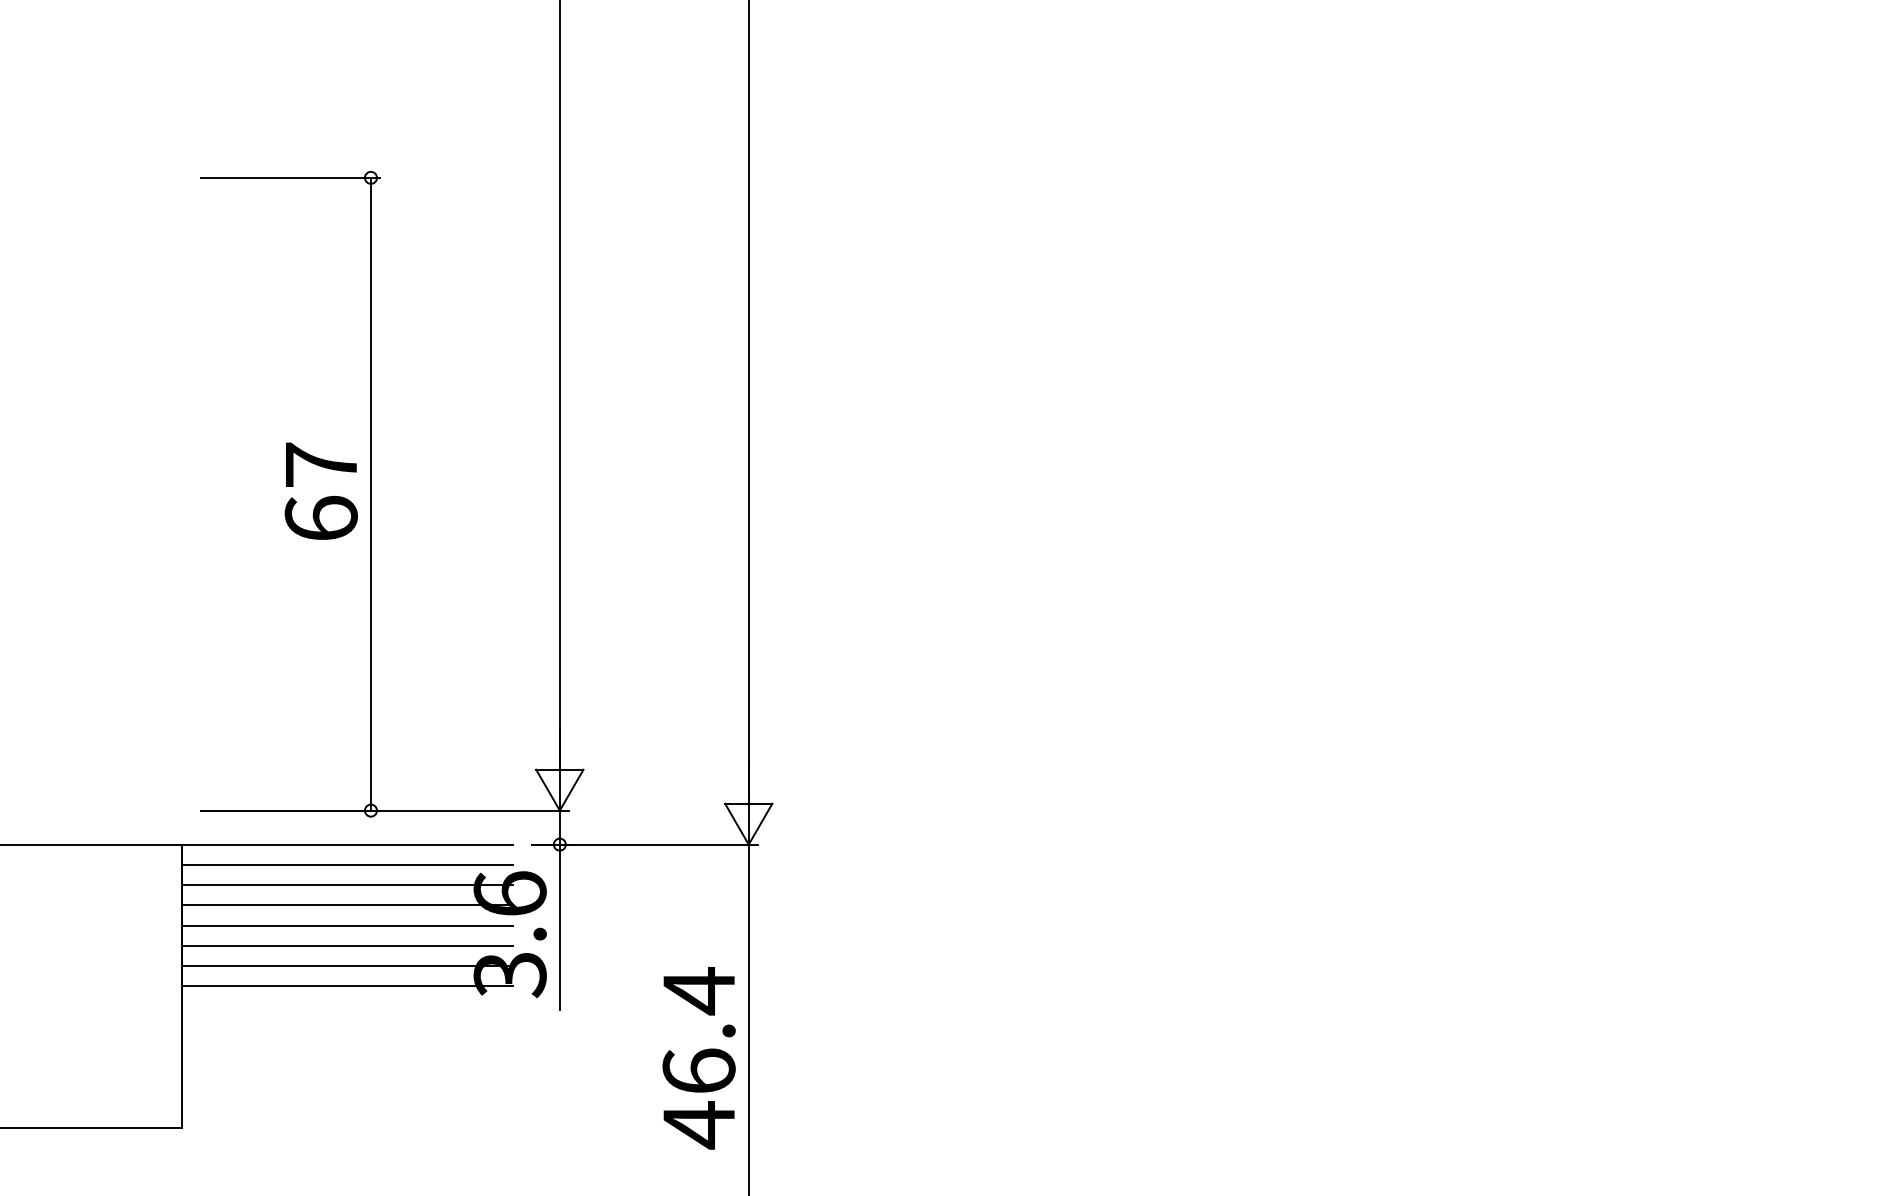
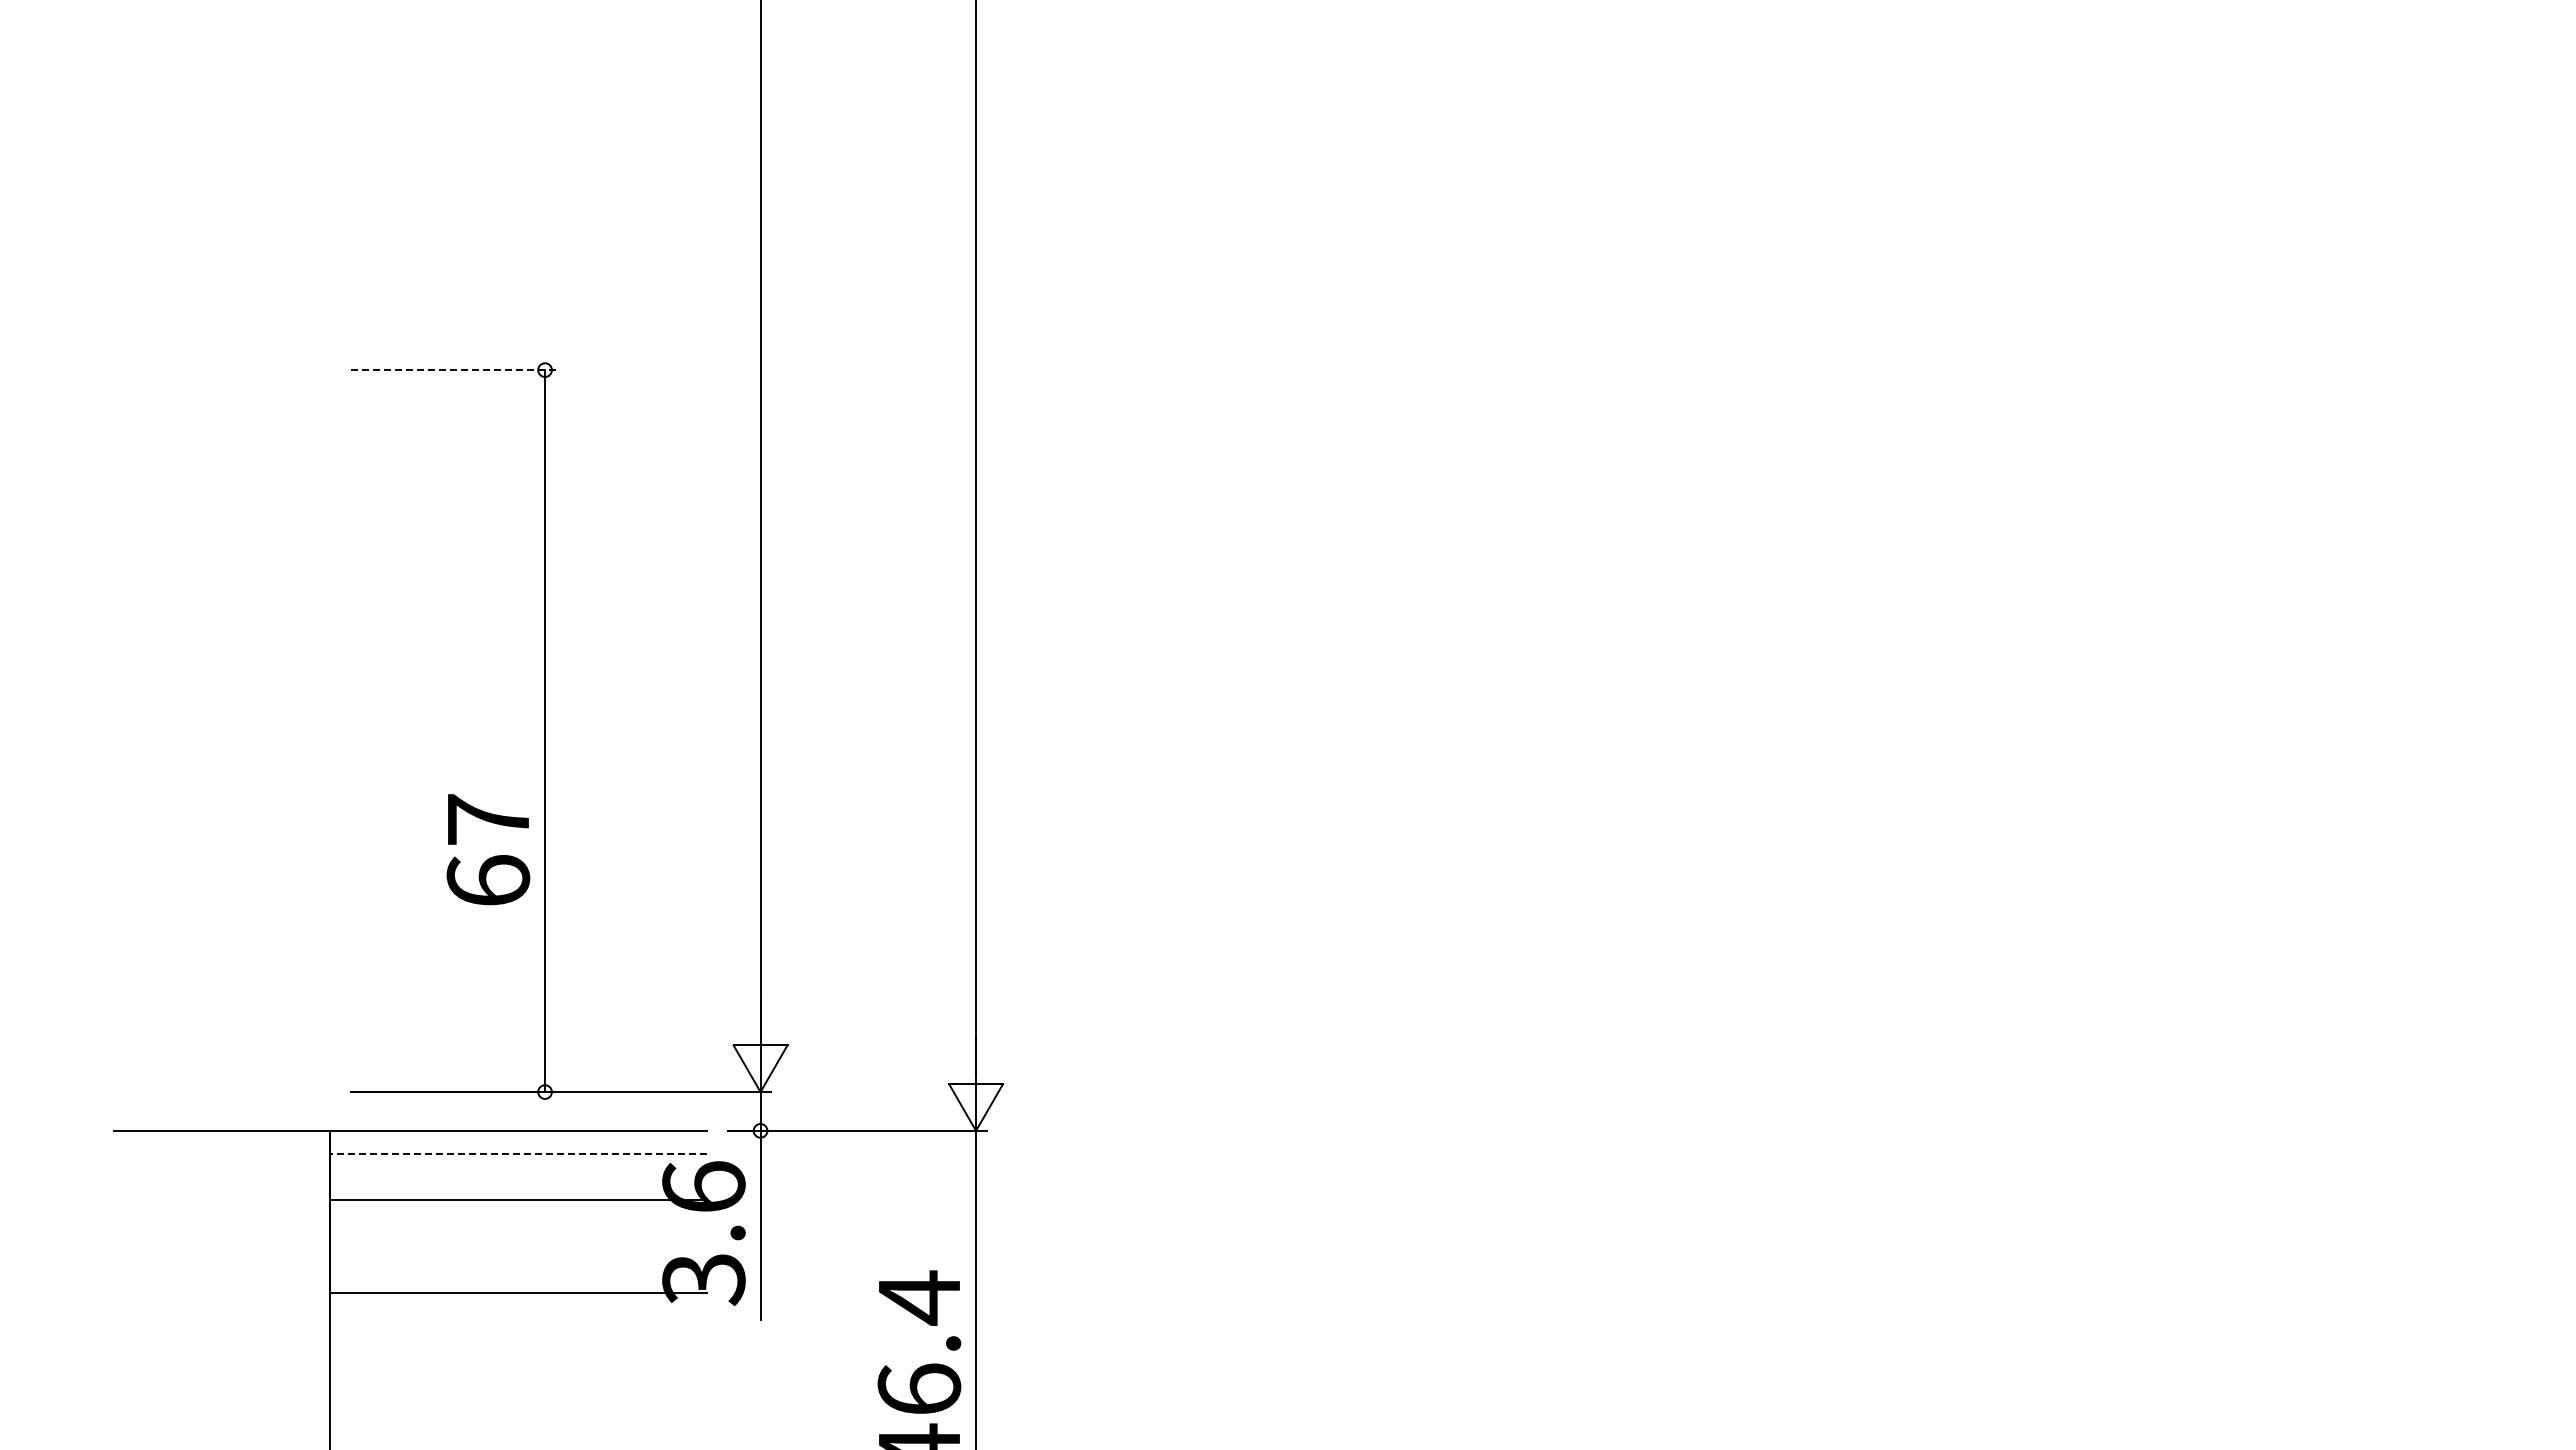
line: (290, 178) -> (453, 370), solid -> dashed
text: (321, 491) -> (488, 849), moved
line: (347, 865) -> (518, 1154), solid -> dashed
line: (346, 885) -> (517, 1177), removed
line: (346, 925) -> (517, 1223), removed
line: (346, 945) -> (517, 1246), removed
line: (346, 966) -> (517, 1269), removed

